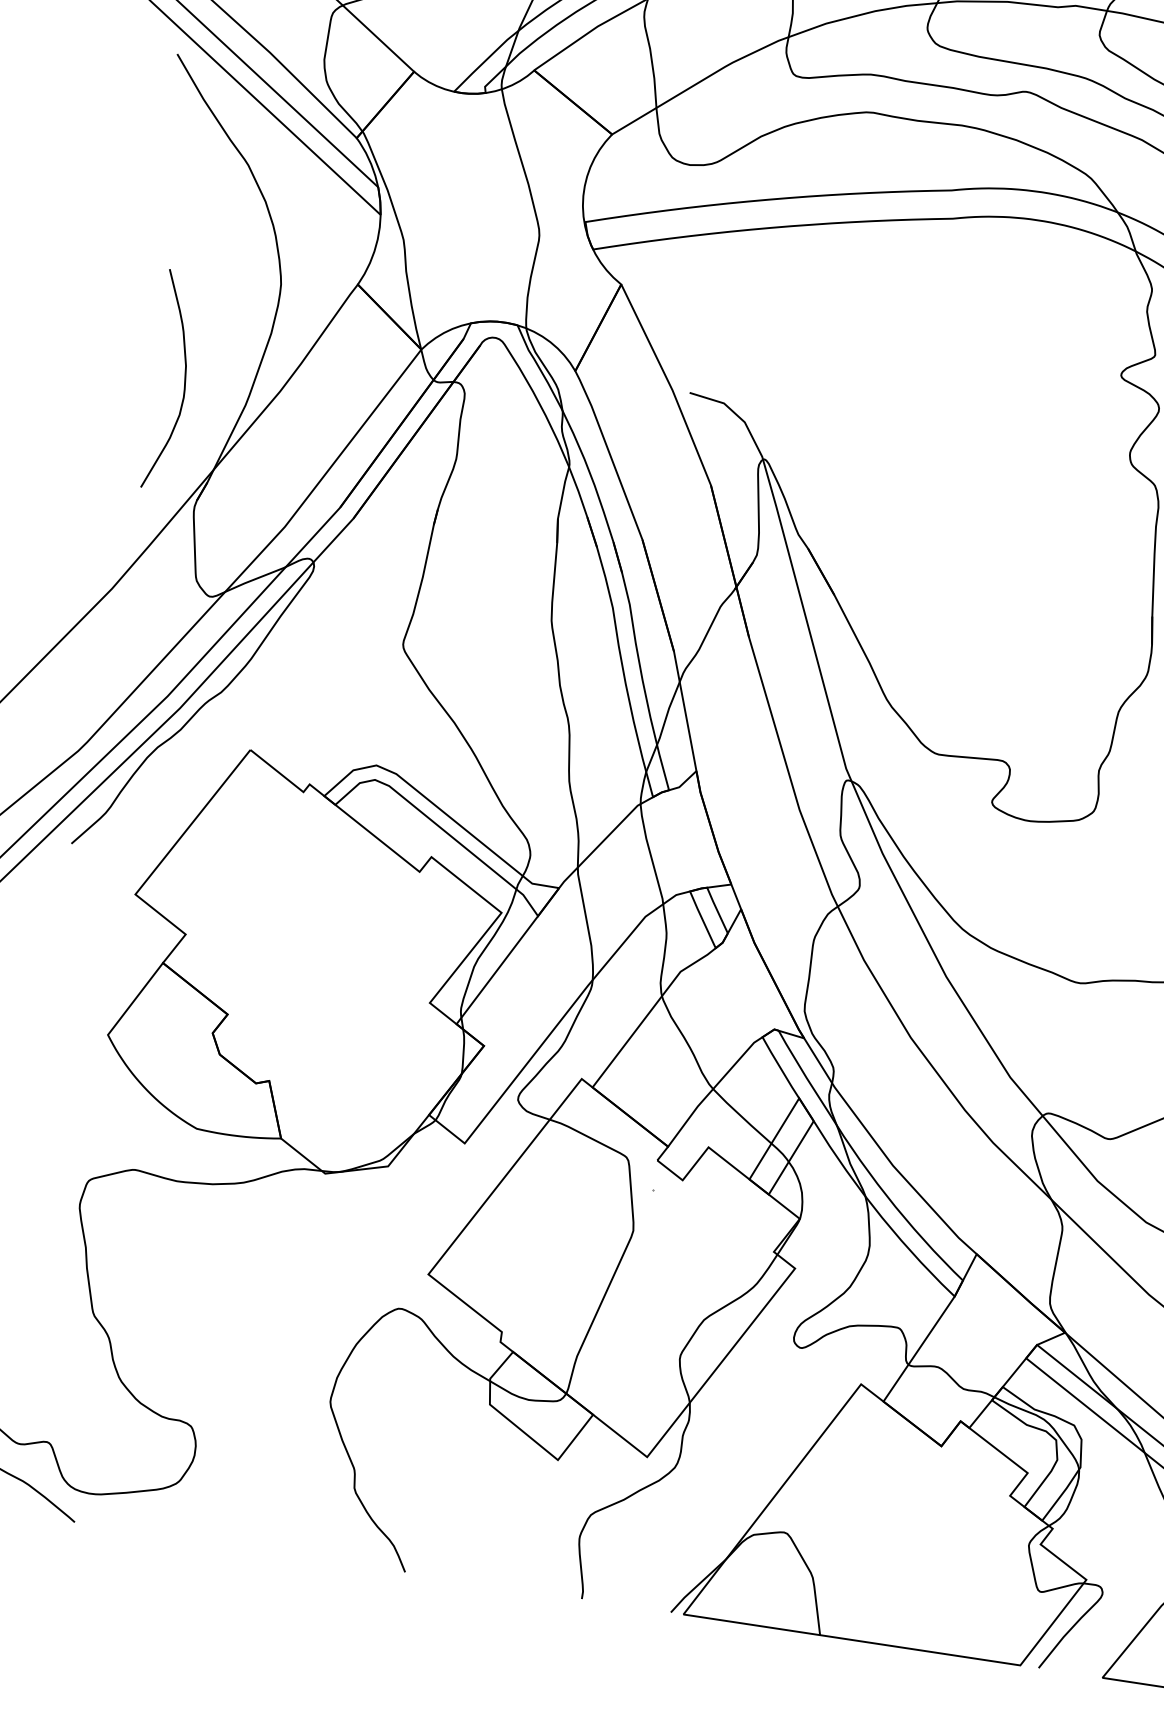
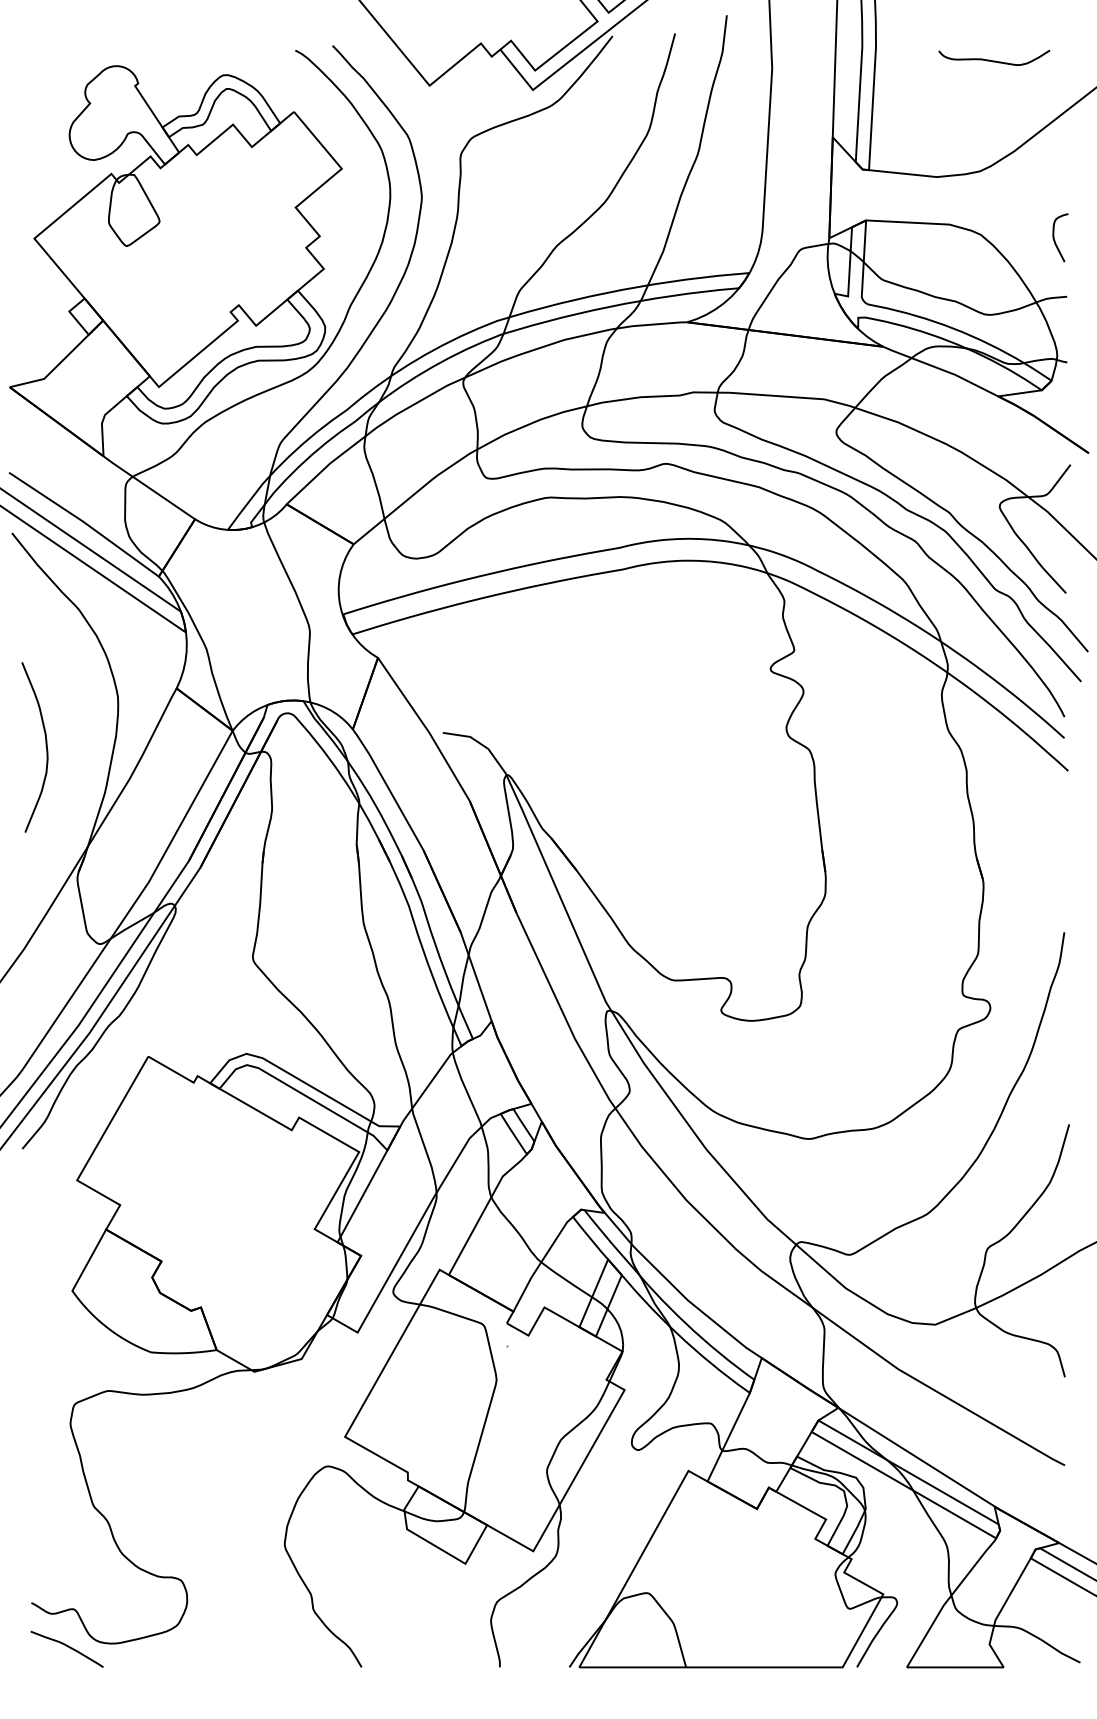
curve: (183, 379) -> (45, 745), moved

